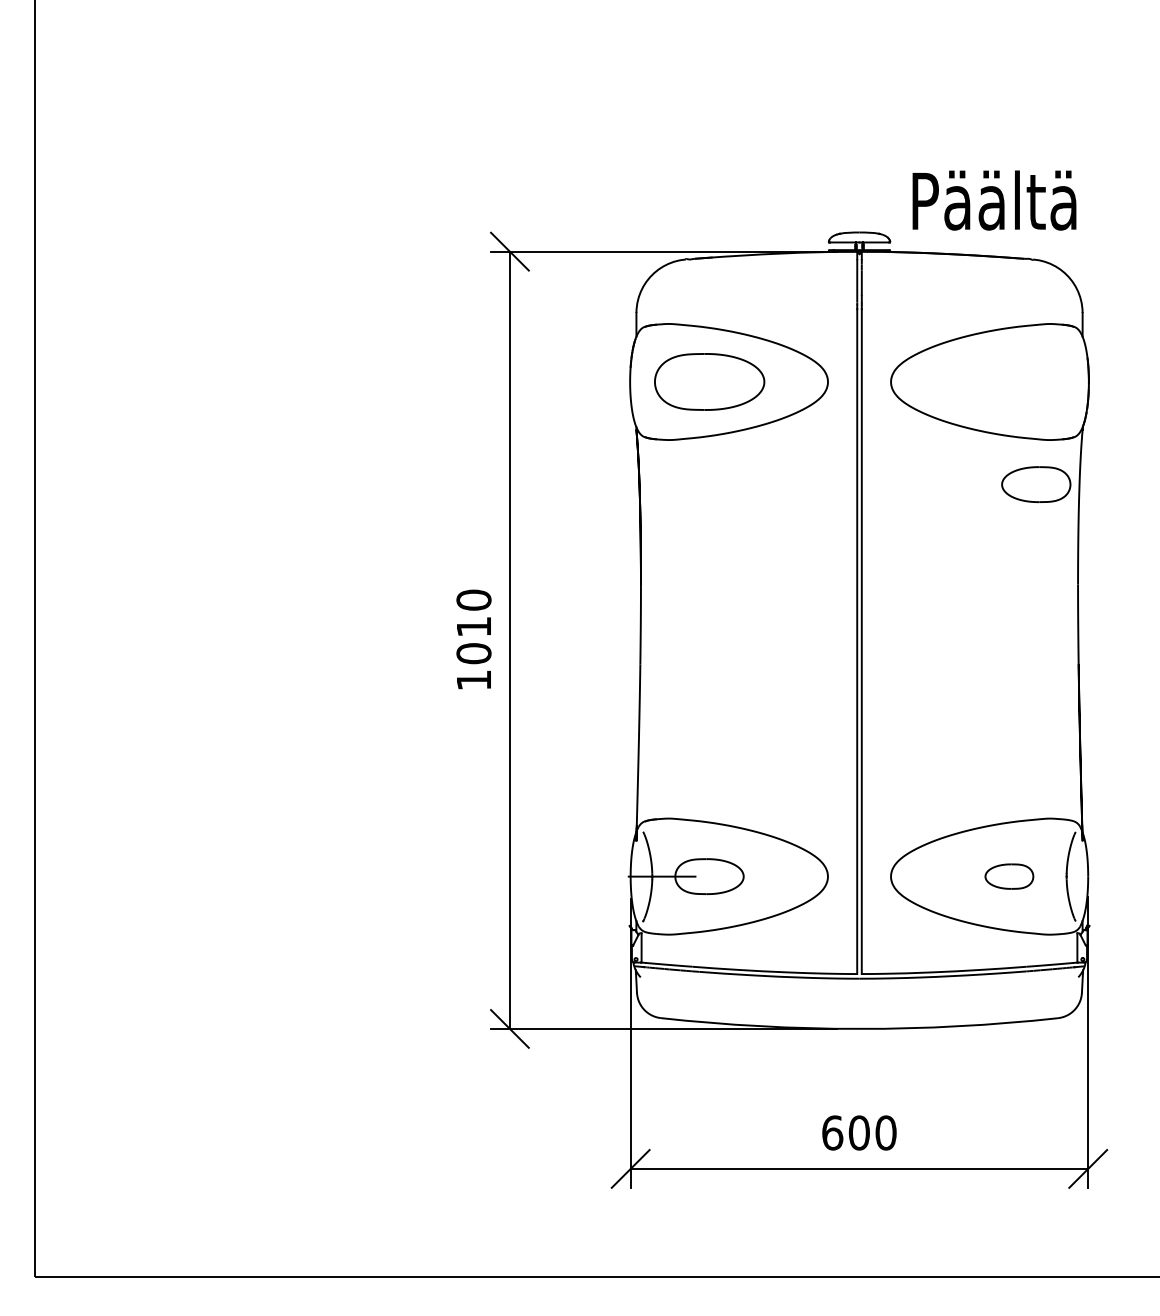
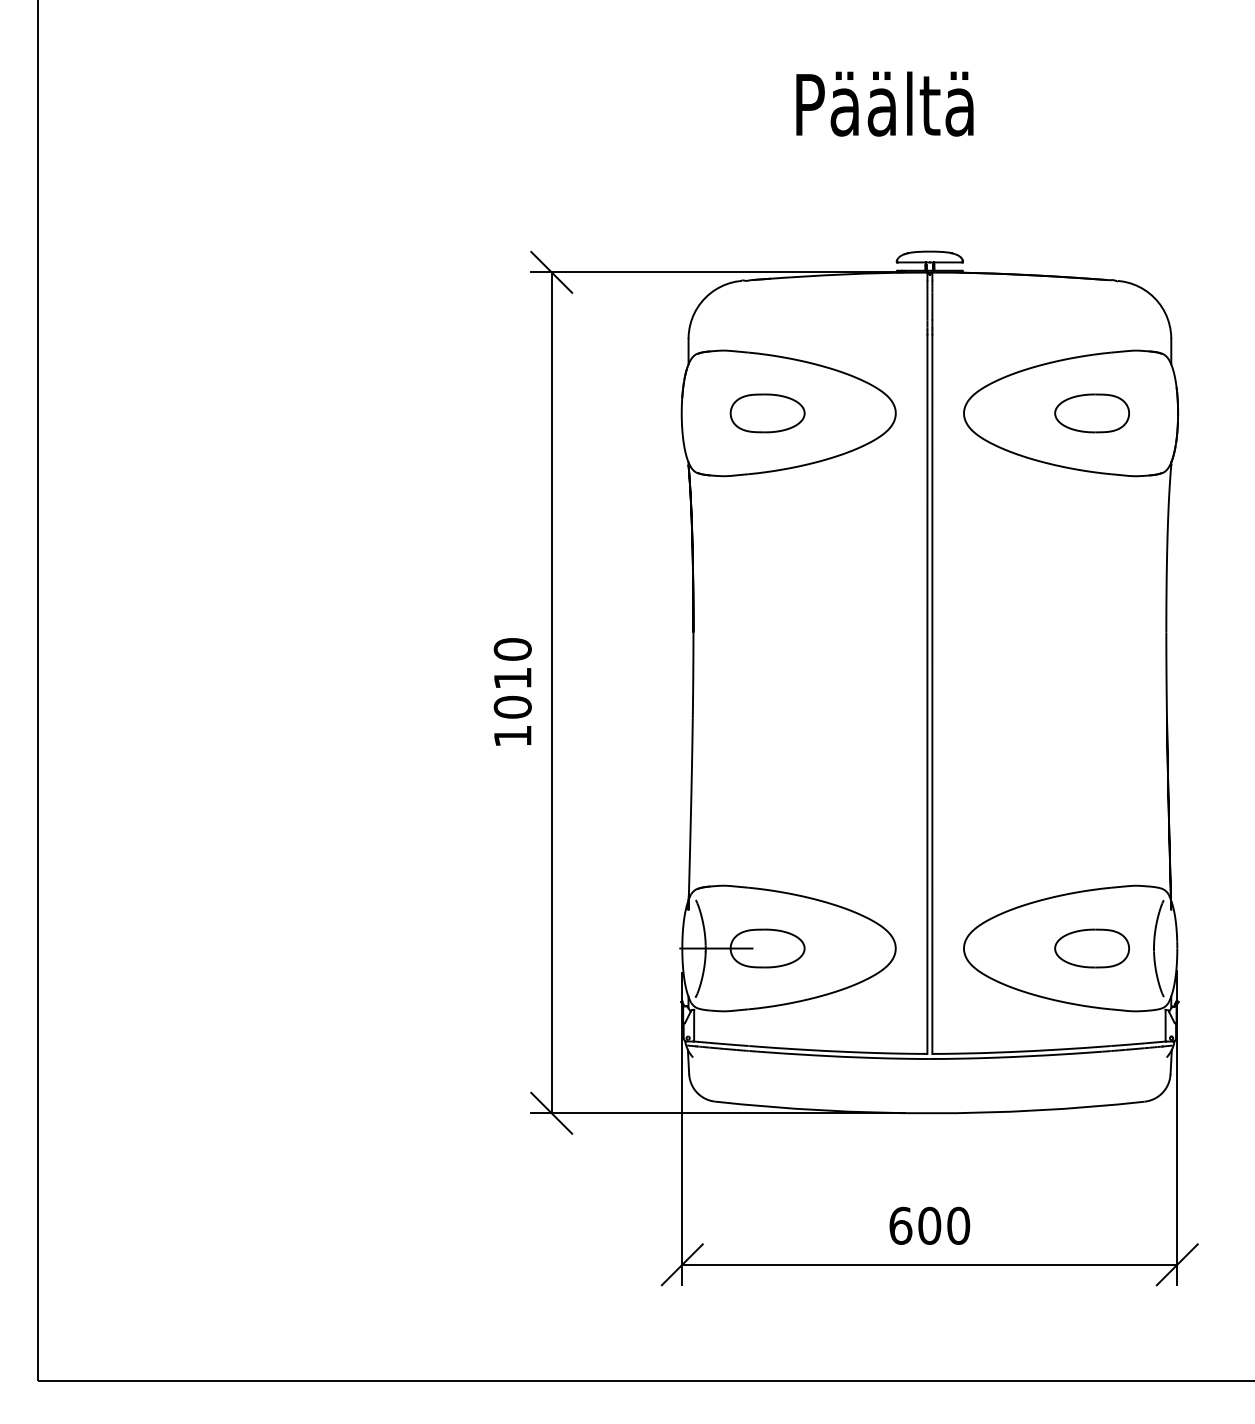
text: (994, 200) -> (884, 103), moved
part: (709, 382) -> (767, 413), size x0.62
part: (1036, 484) -> (1092, 413), moved
part: (1008, 876) -> (1091, 948), size x1.43

